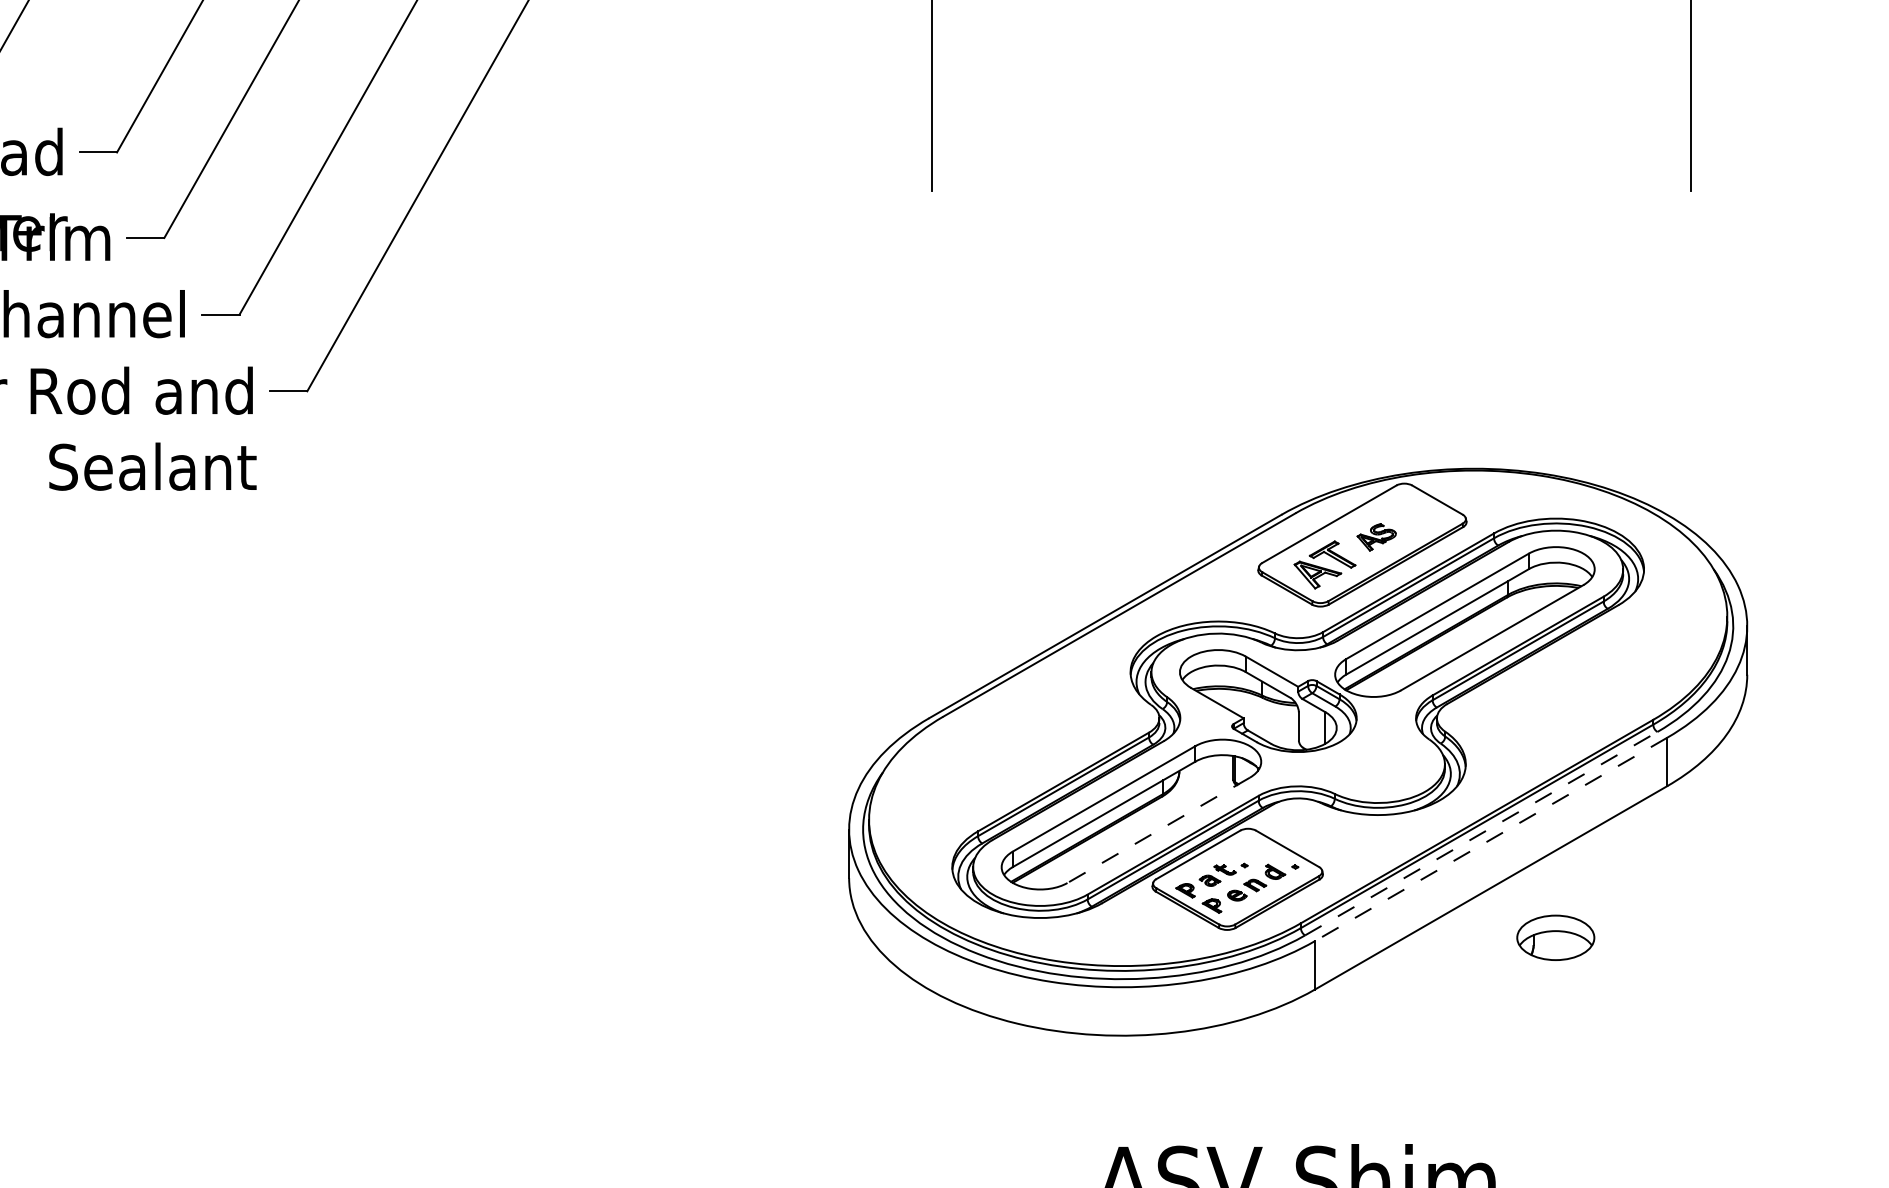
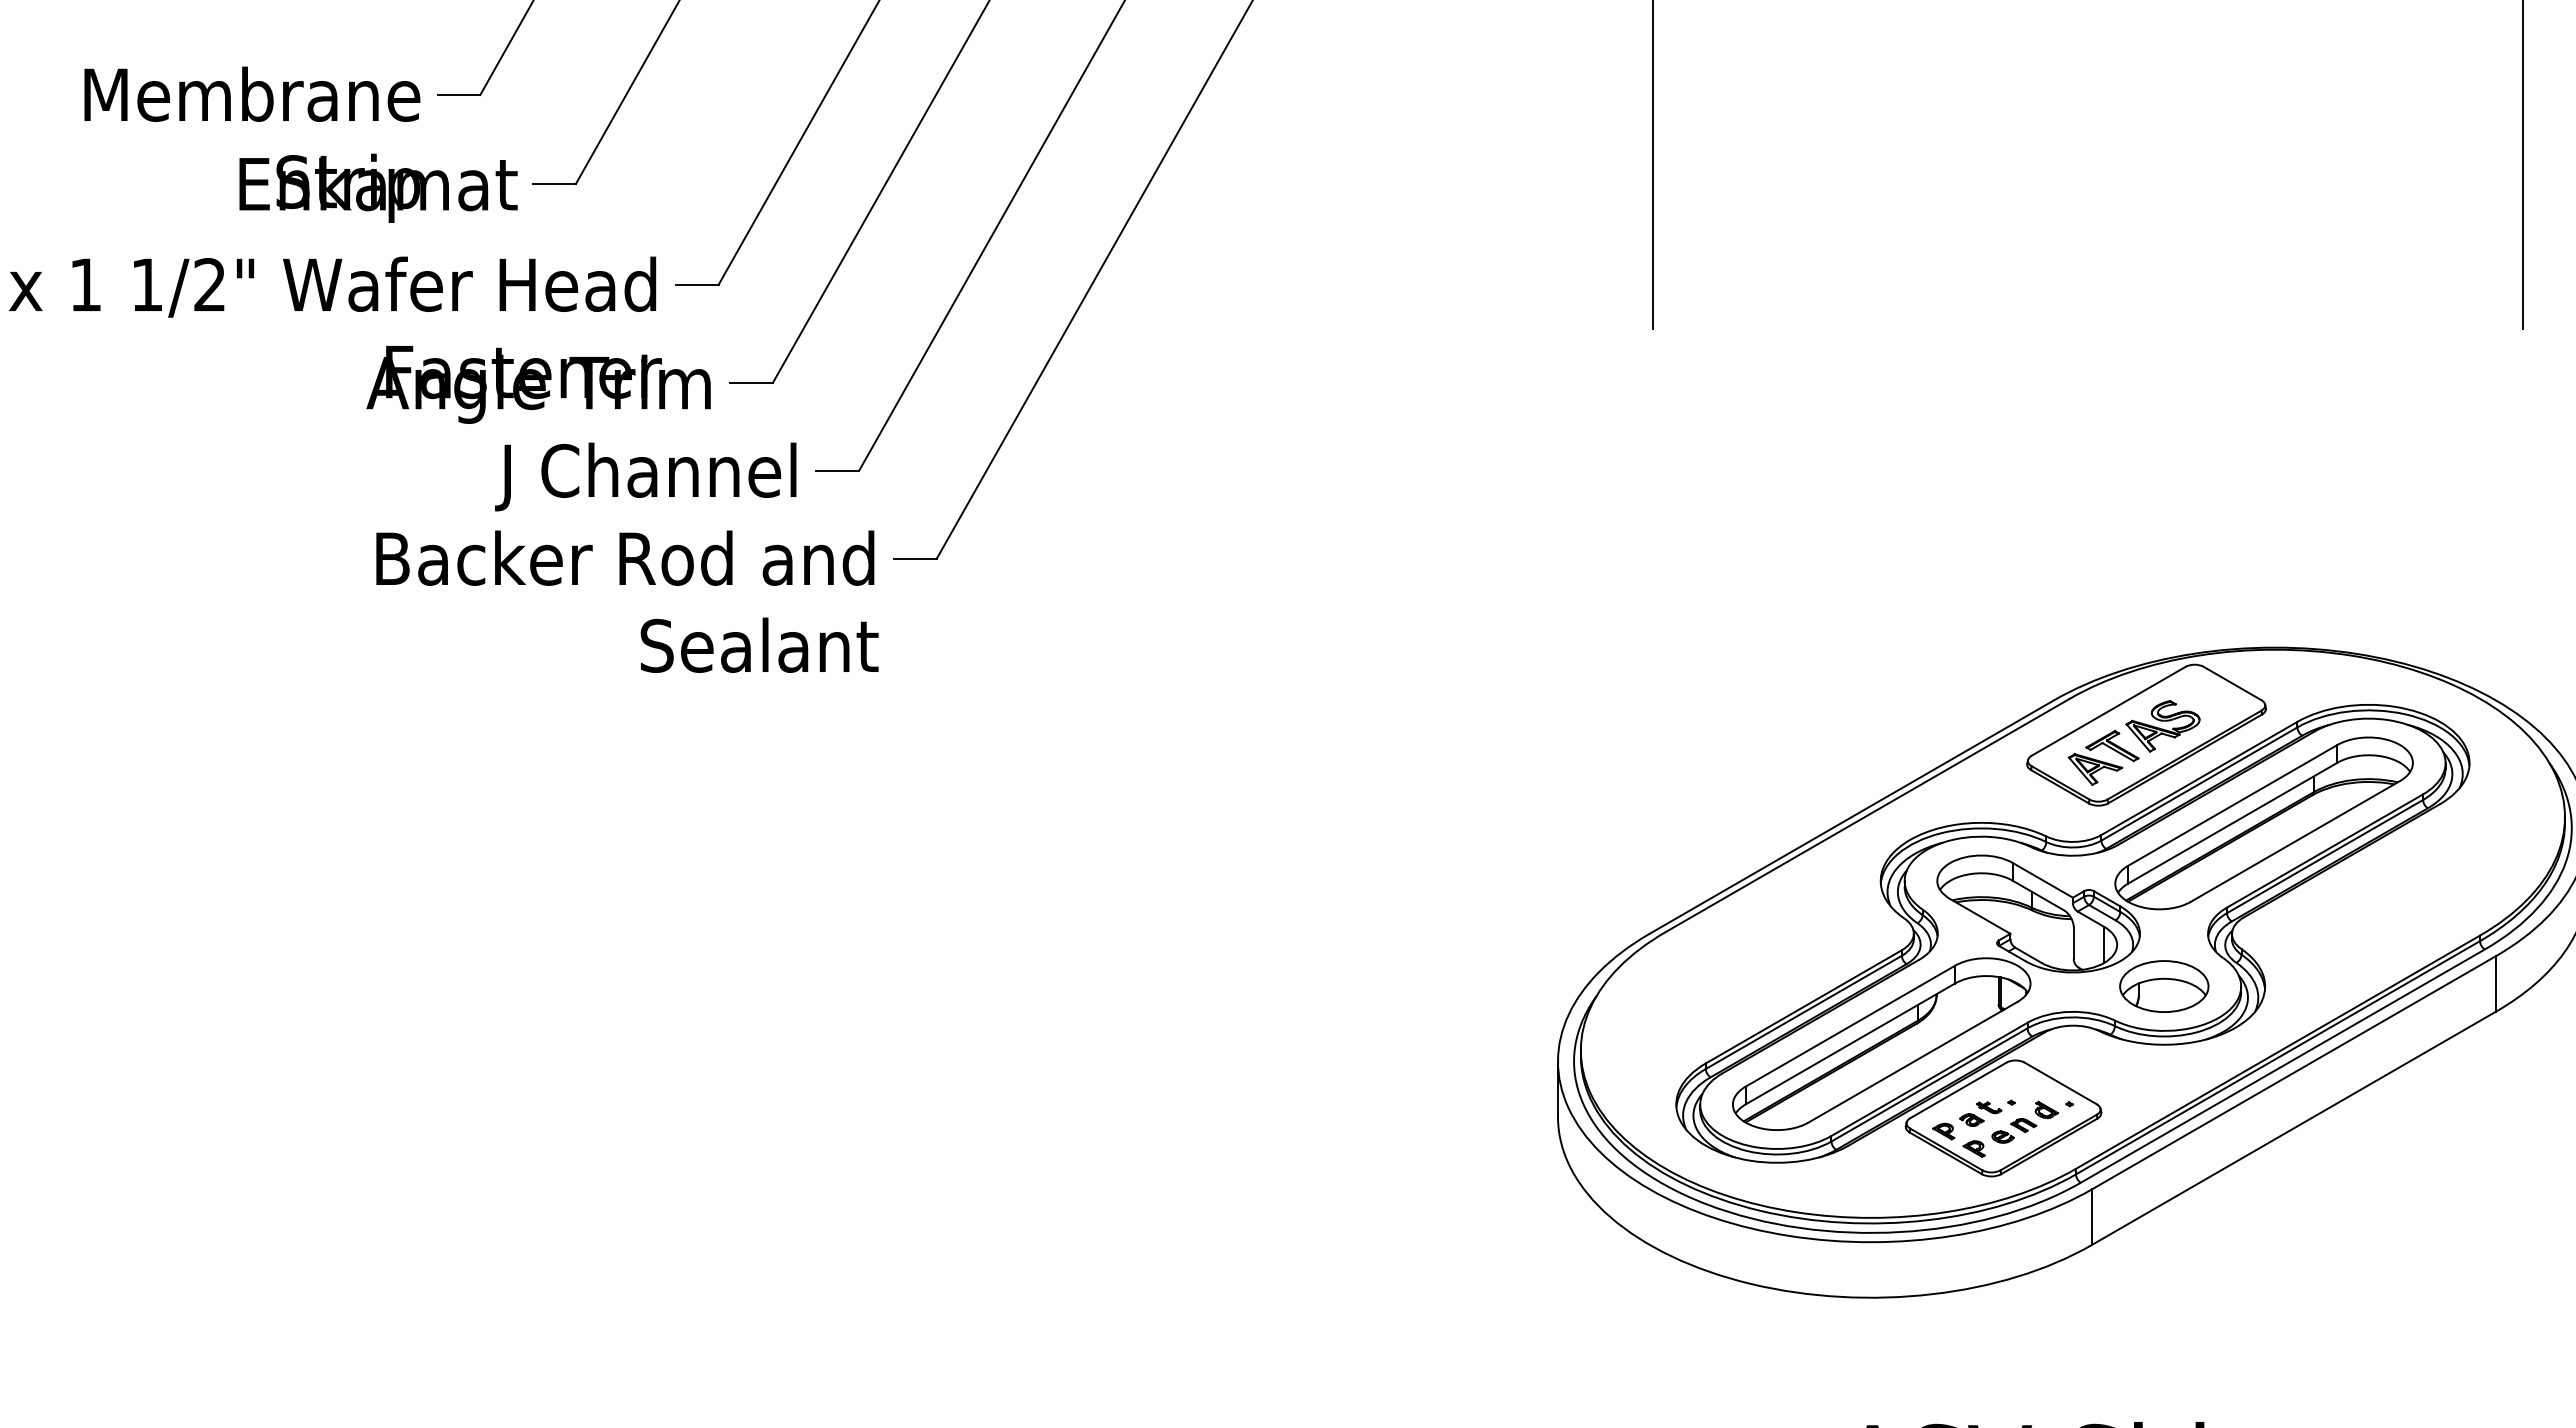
part: (1376, 537) -> (2162, 726), size x1.67
line: (1158, 830) -> (1912, 1062), dashed -> solid
line: (1481, 833) -> (2283, 1065), dashed -> solid
line: (1490, 839) -> (2293, 1072), dashed -> solid
part: (1555, 937) -> (2164, 986), moved

